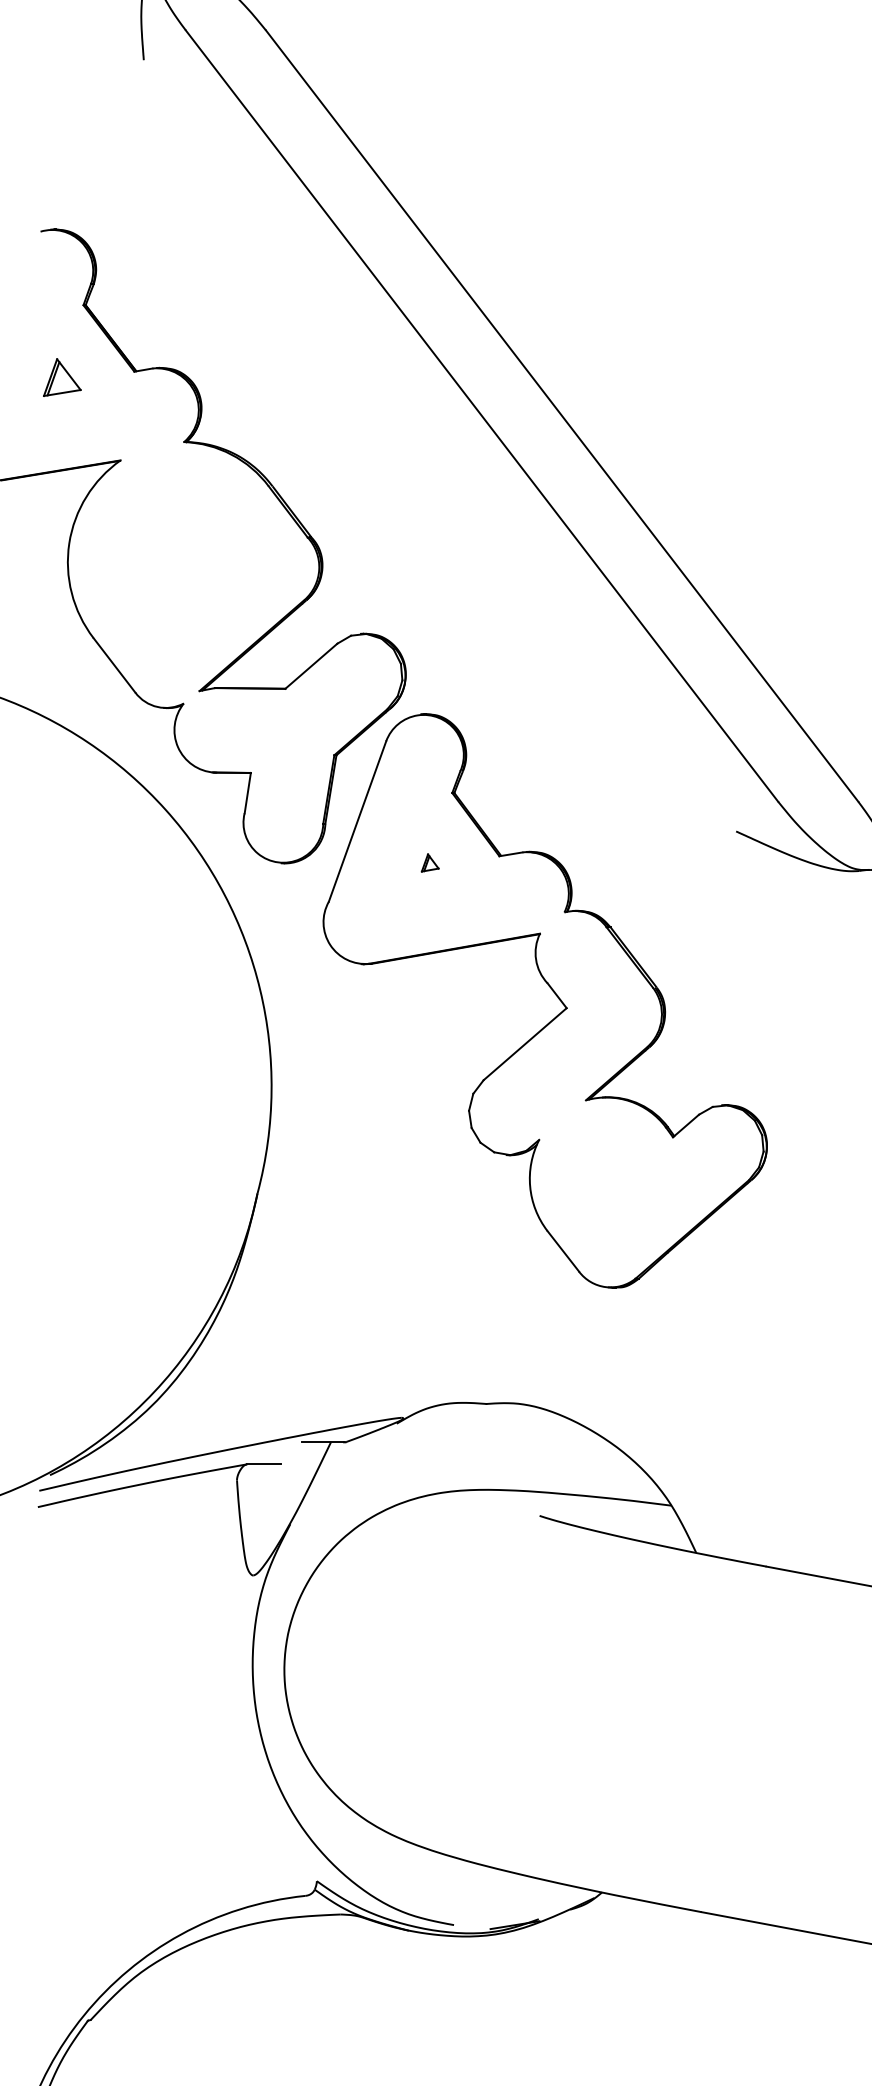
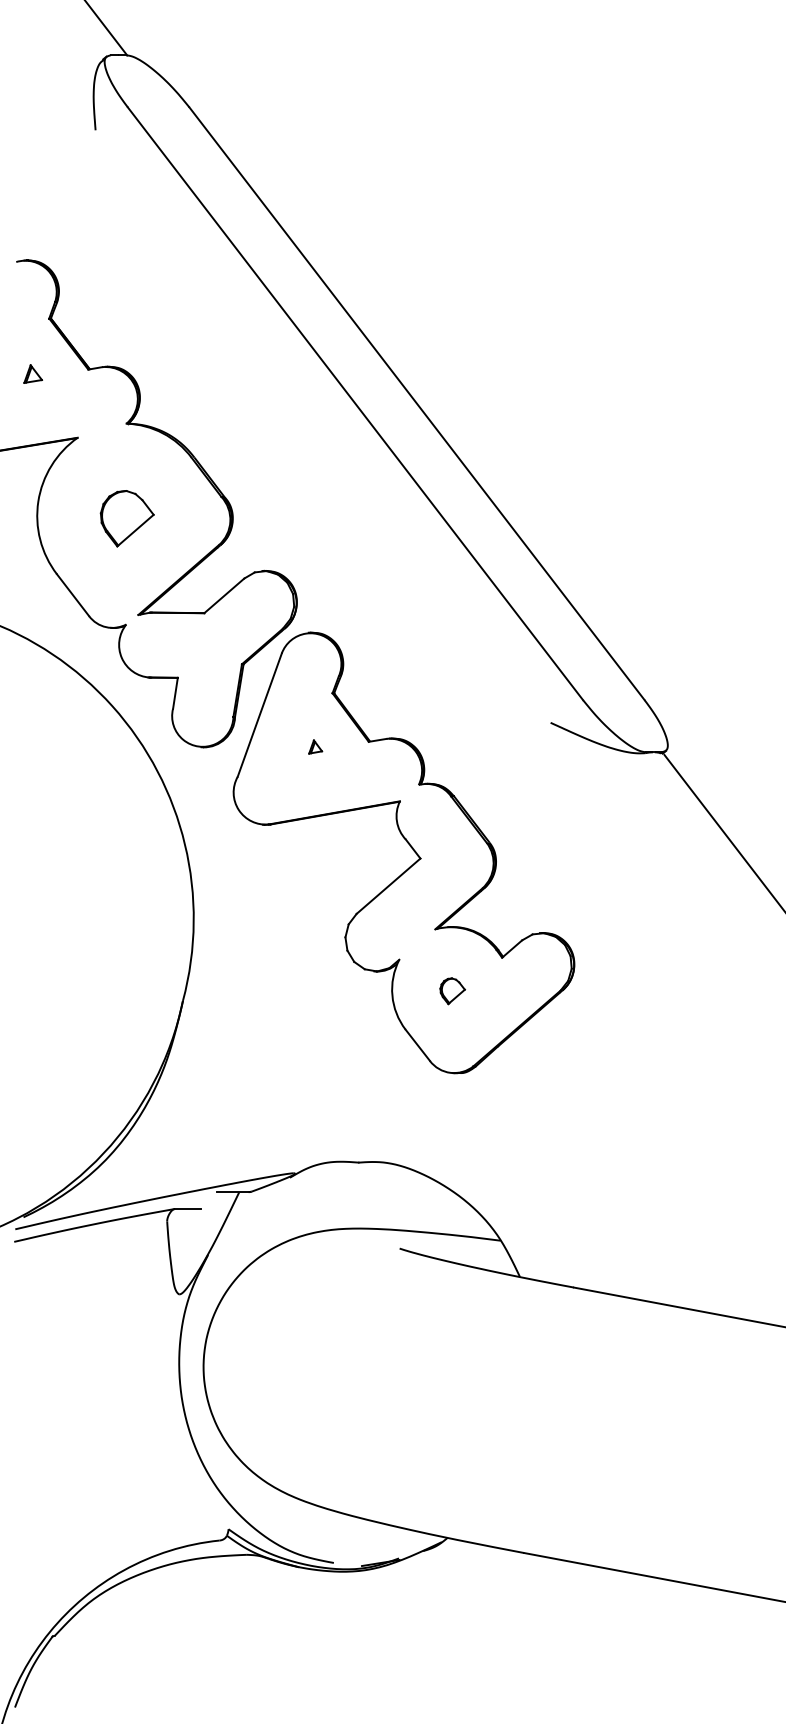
part: (62, 376) -> (33, 373), size x0.62
part: (184, 565) -> (126, 518), added
part: (608, 1181) -> (452, 991), added

